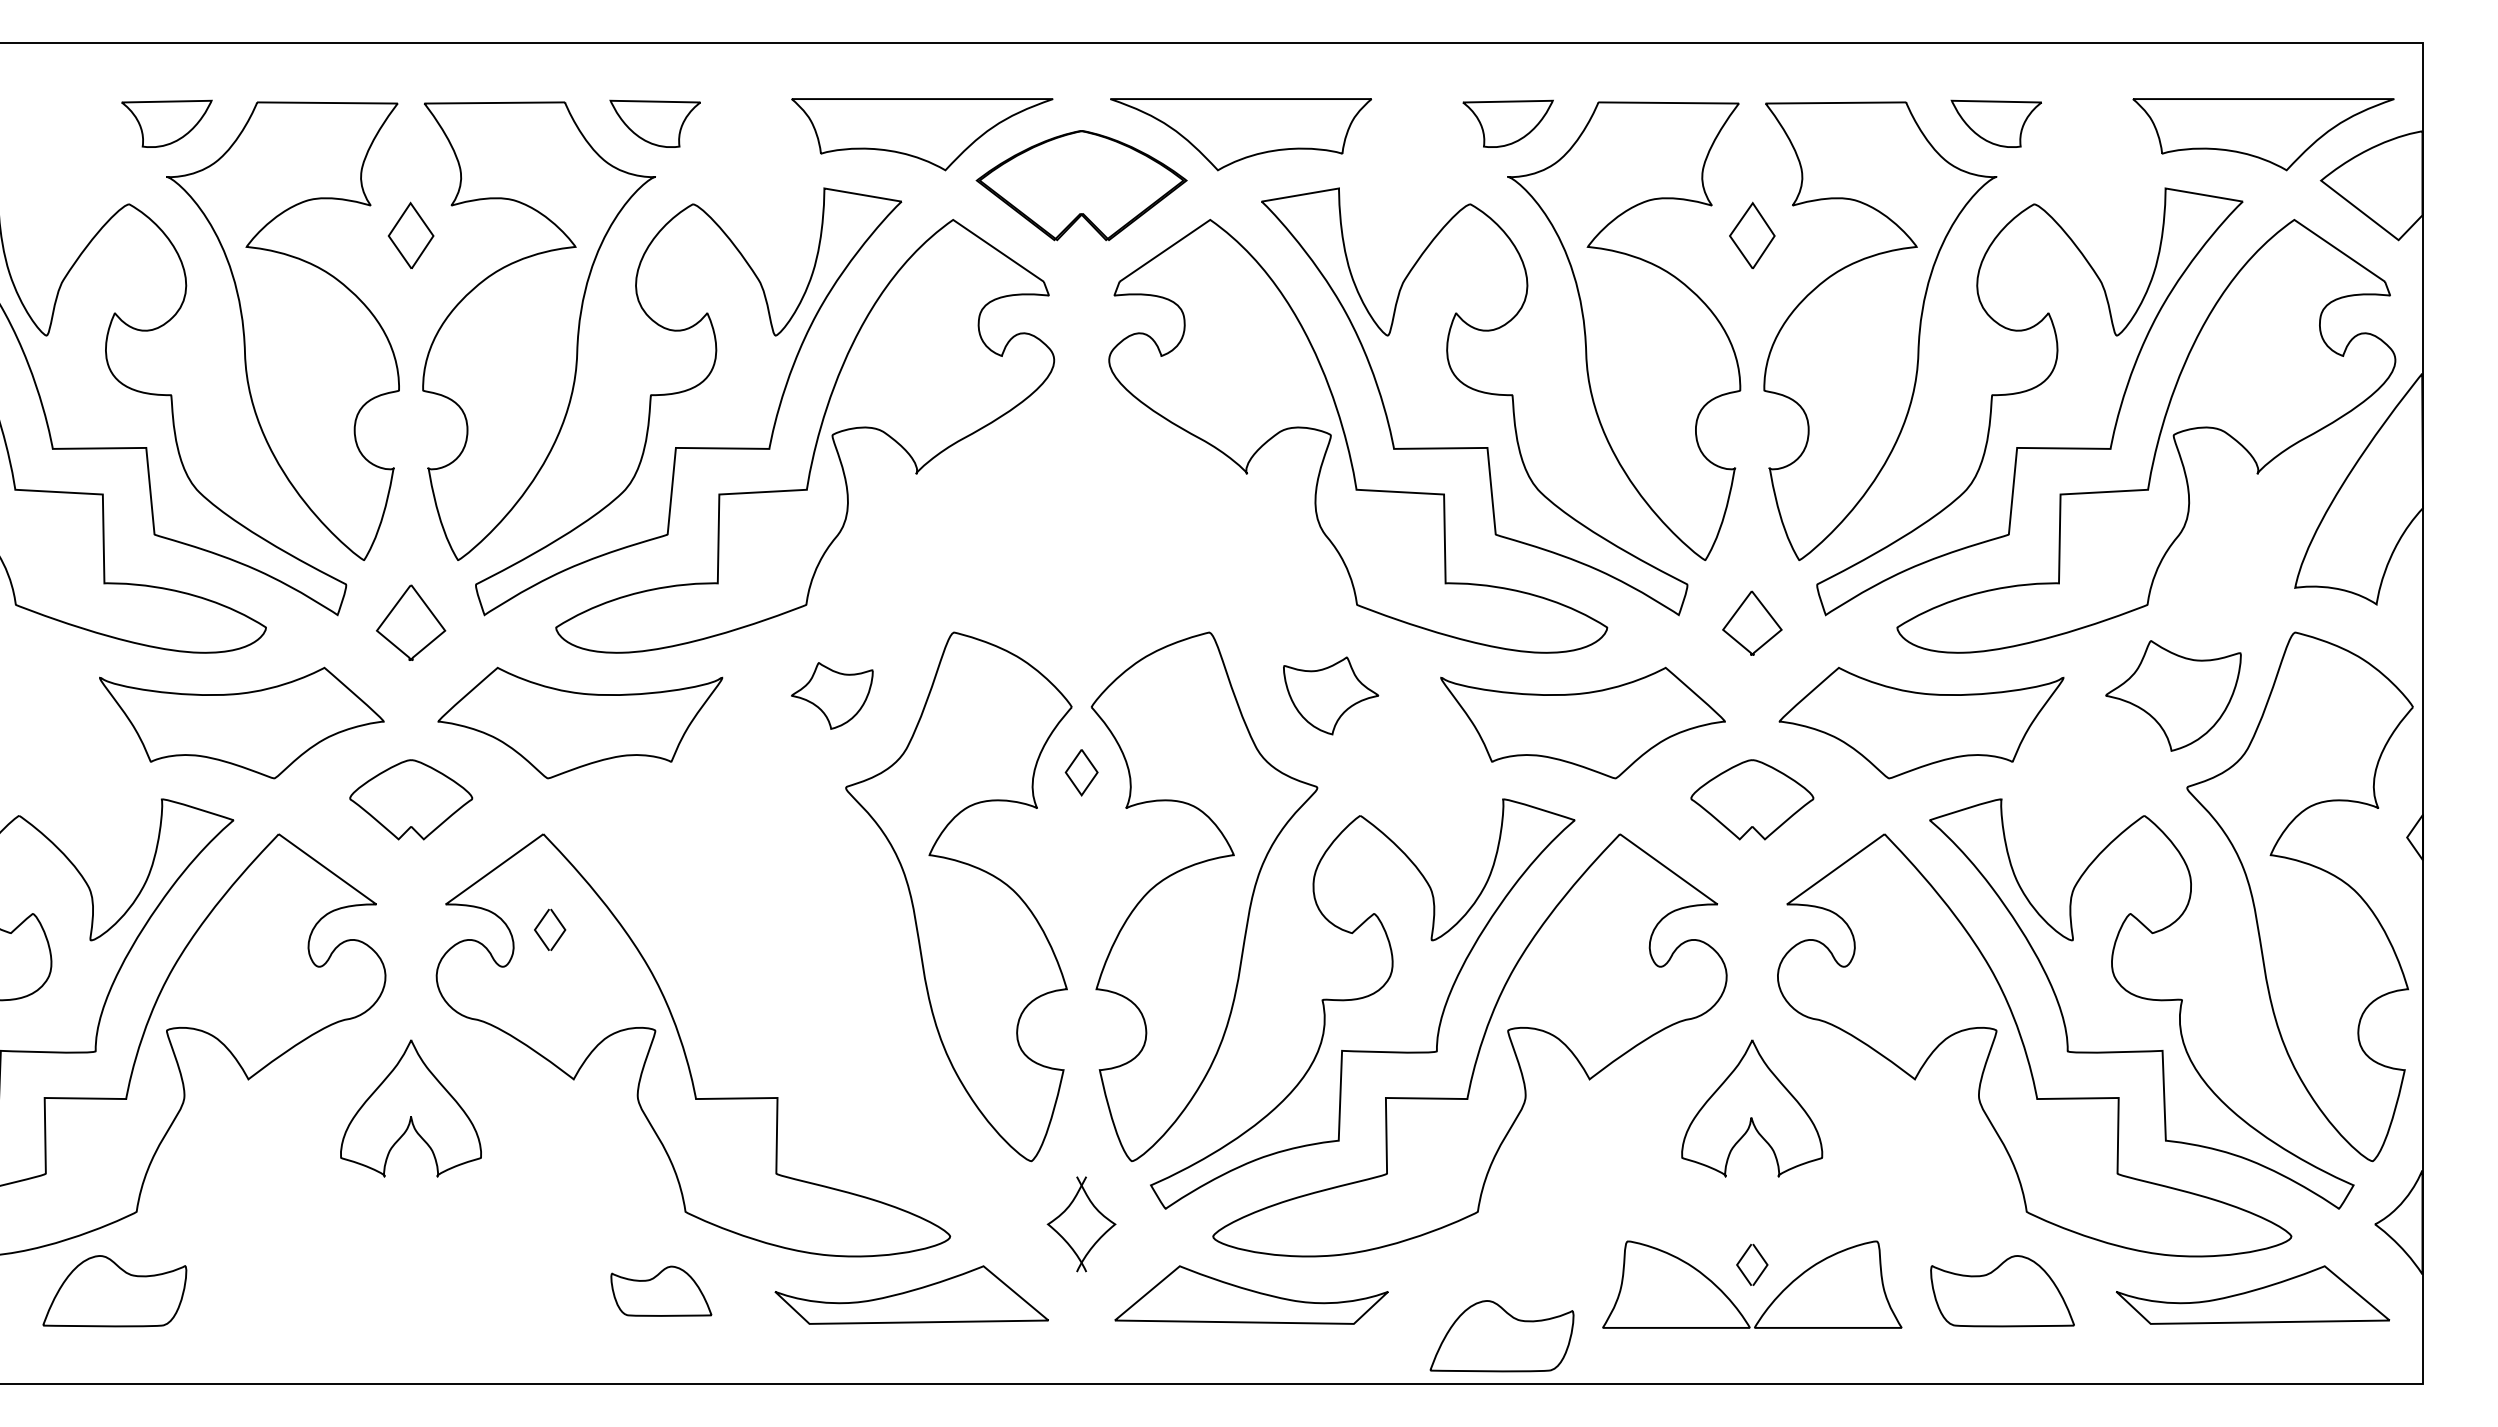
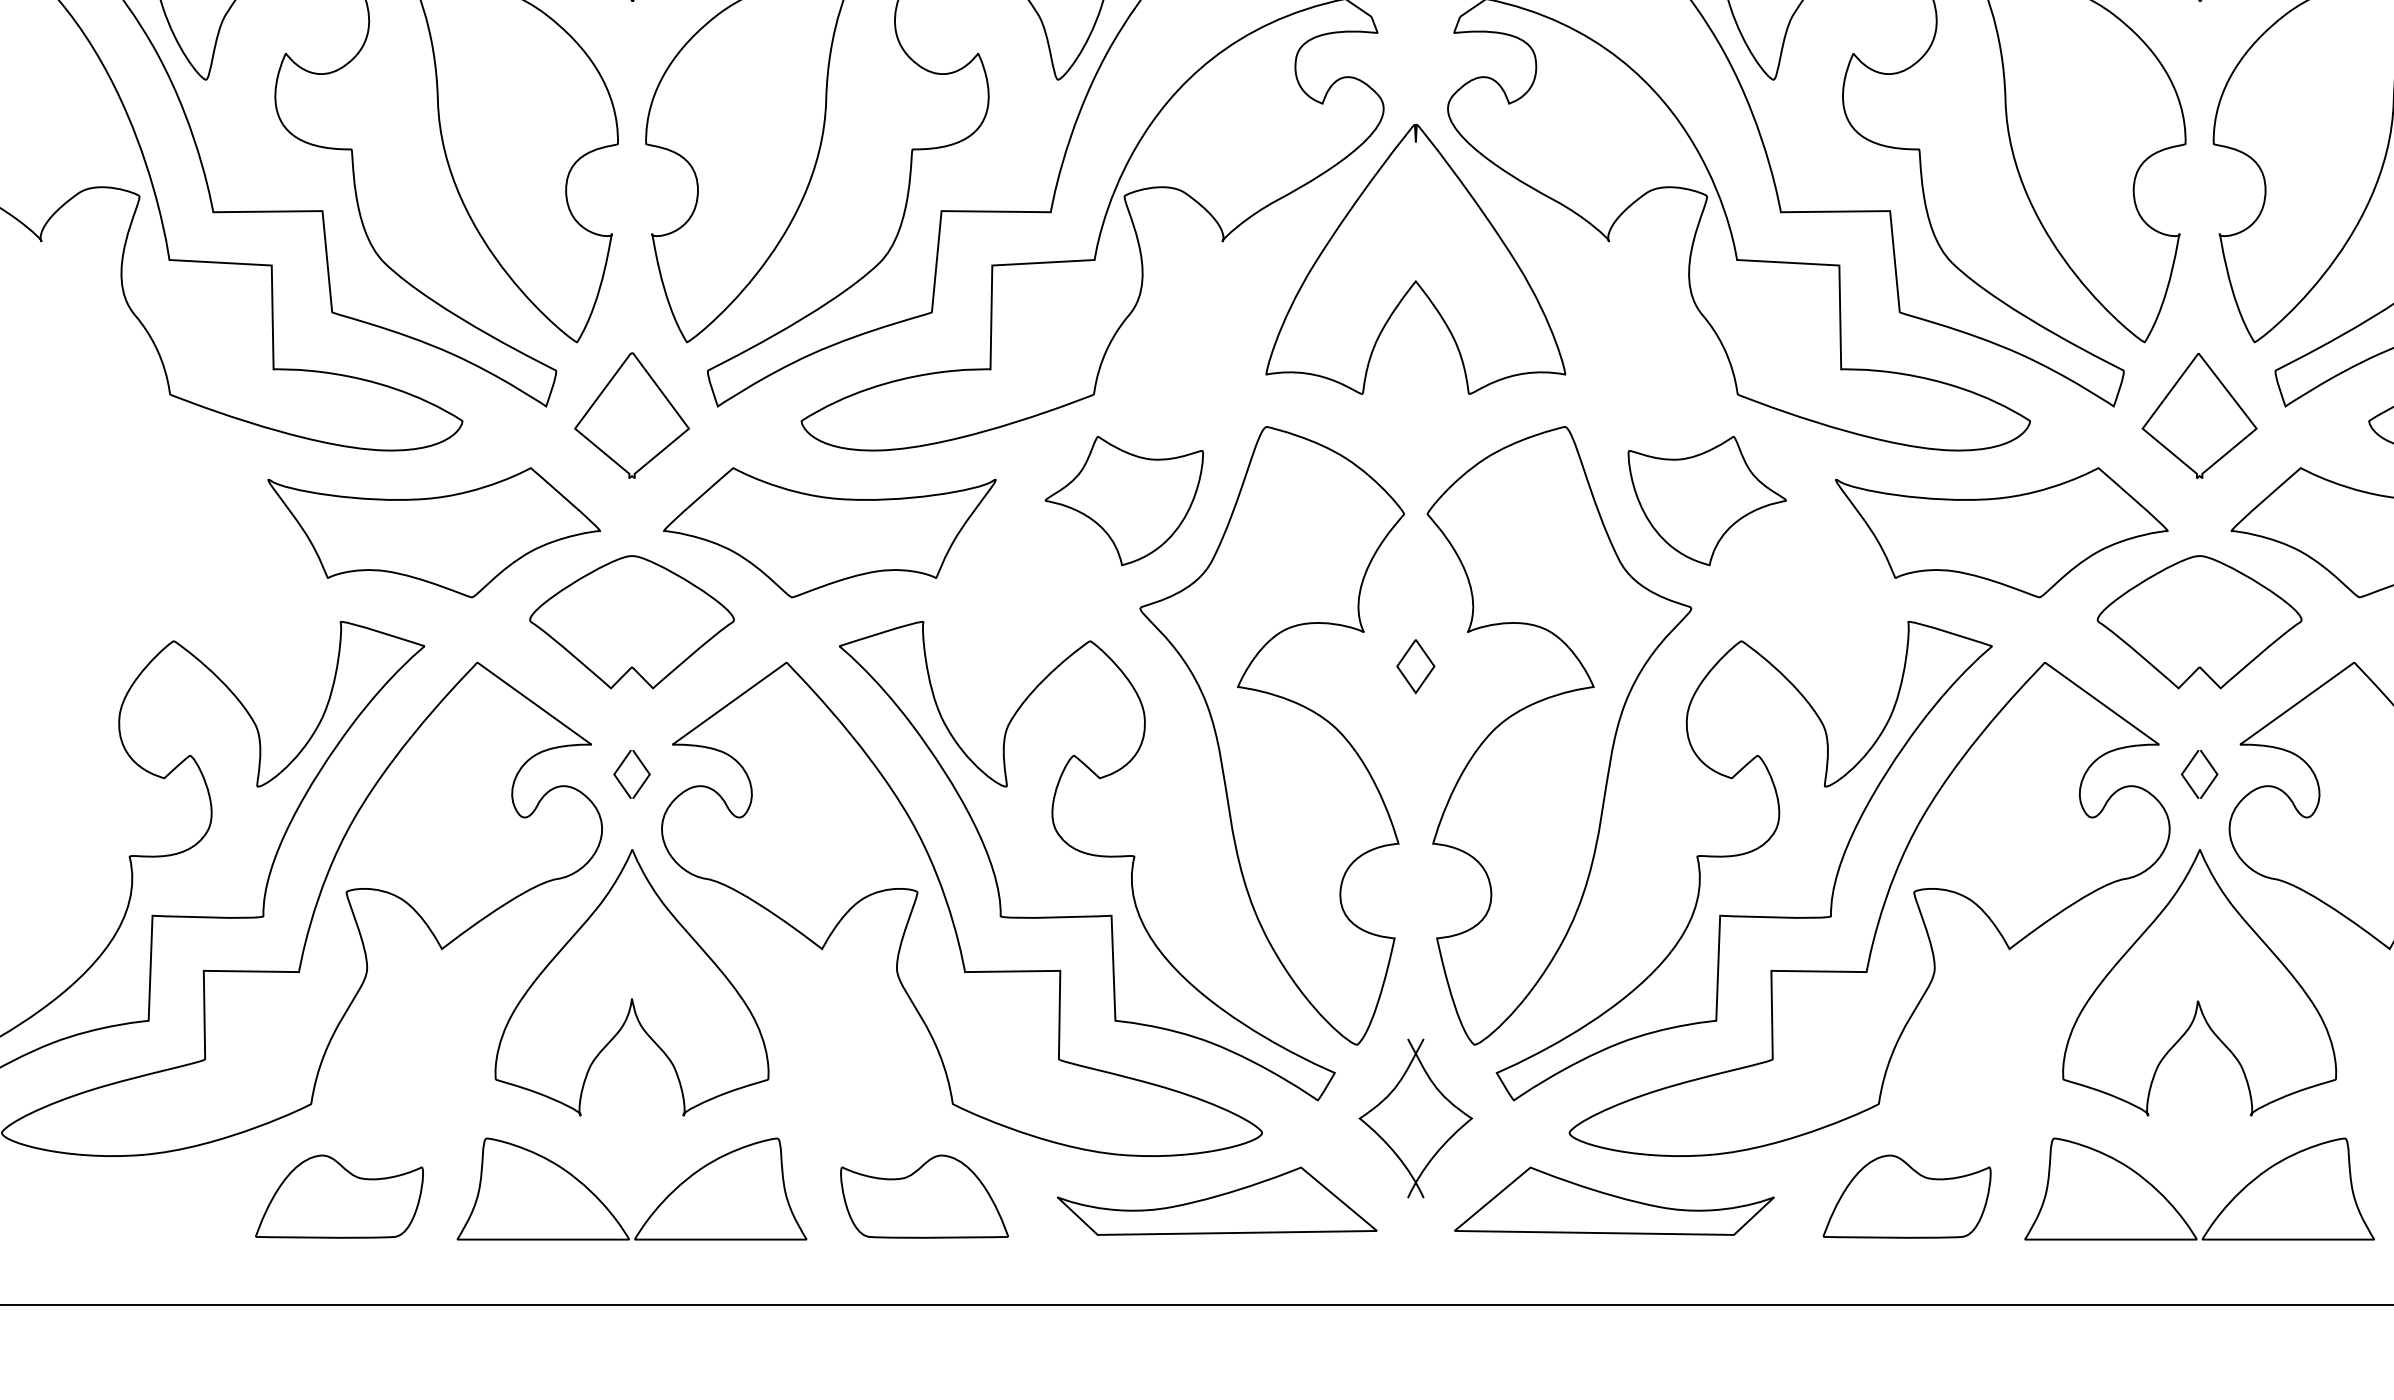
part: (1081, 489) -> (1415, 259), added
part: (410, 622) -> (631, 415), size x1.43
part: (1752, 623) -> (2199, 416), size x1.67
part: (832, 695) -> (1124, 500), size x1.67
part: (1330, 695) -> (1706, 500), size x1.43
part: (1081, 772) -> (1415, 666), moved
part: (411, 799) -> (632, 621), size x1.43
part: (1752, 799) -> (2199, 621), size x1.43
part: (550, 929) -> (632, 773), moved
part: (800, 1003) -> (1087, 860), added
part: (410, 1108) -> (631, 983), size x1.67
part: (1751, 1108) -> (2198, 983), size x1.67
part: (1081, 1224) -> (1415, 1118), size x1.43
part: (1752, 1264) -> (2199, 773), moved
part: (114, 1291) -> (339, 1197), moved
part: (661, 1291) -> (924, 1197), size x1.43
part: (431, 1300) -> (655, 1207), added
part: (1501, 1336) -> (1906, 1197), moved

